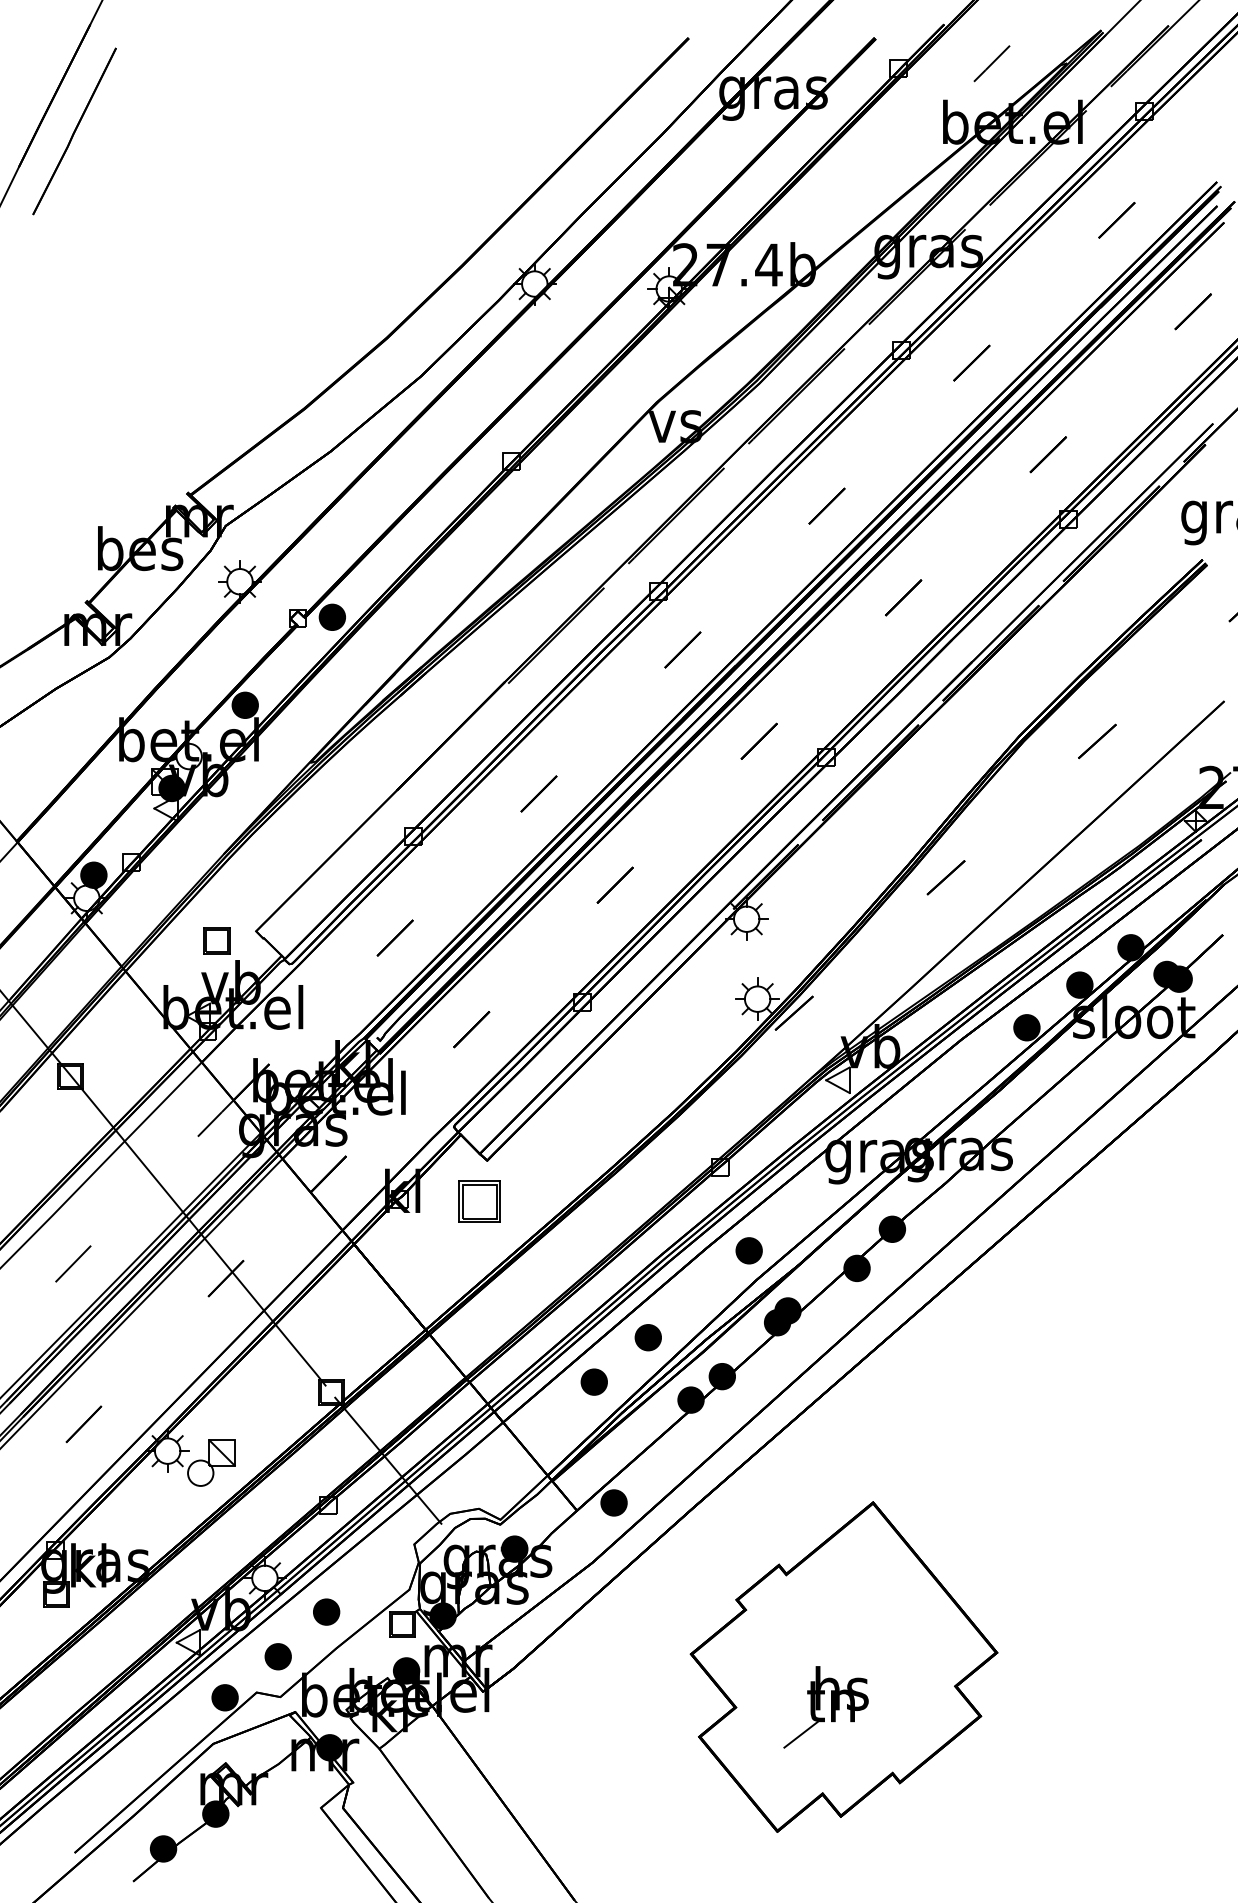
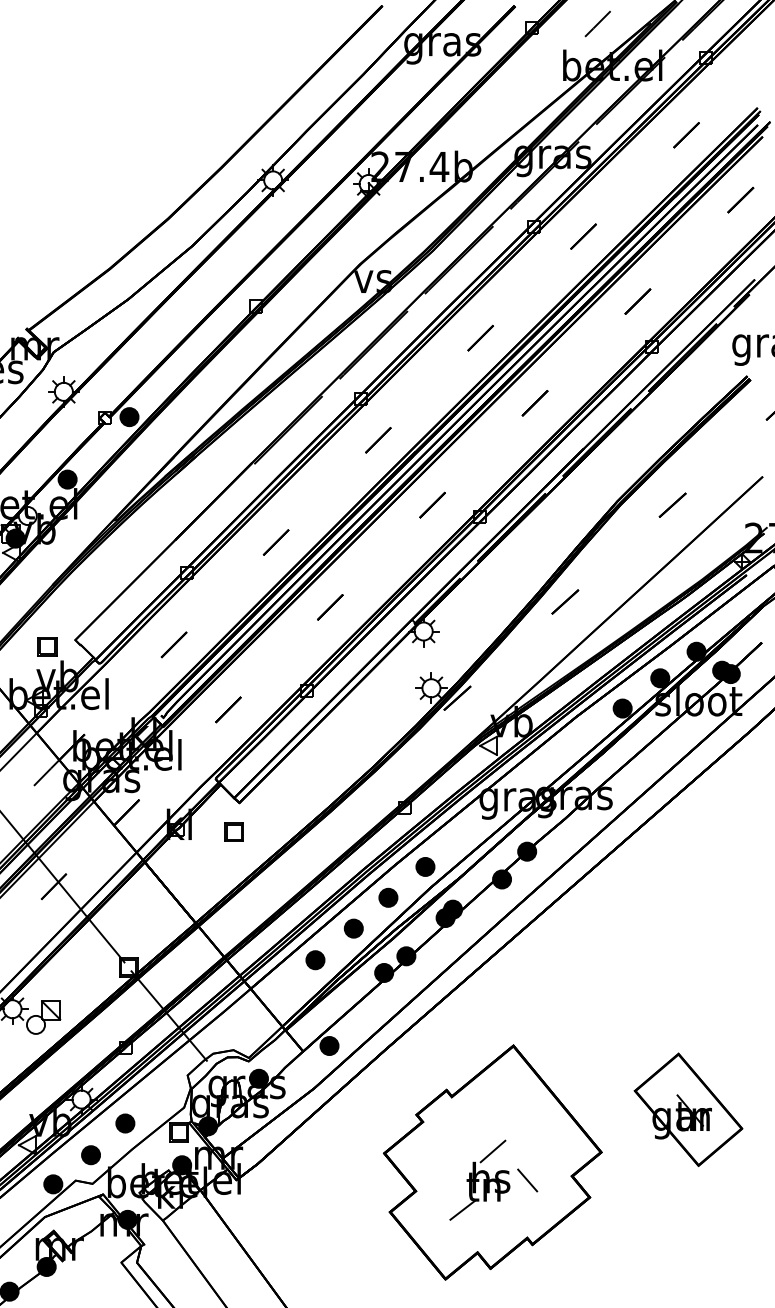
part: (479, 1201) -> (233, 831), size x0.62
part: (696, 1293) -> (388, 897), added
part: (1119, 1592) -> (688, 1109), added
line: (844, 1651) -> (493, 1151), added
line: (892, 1692) -> (527, 1180), added

